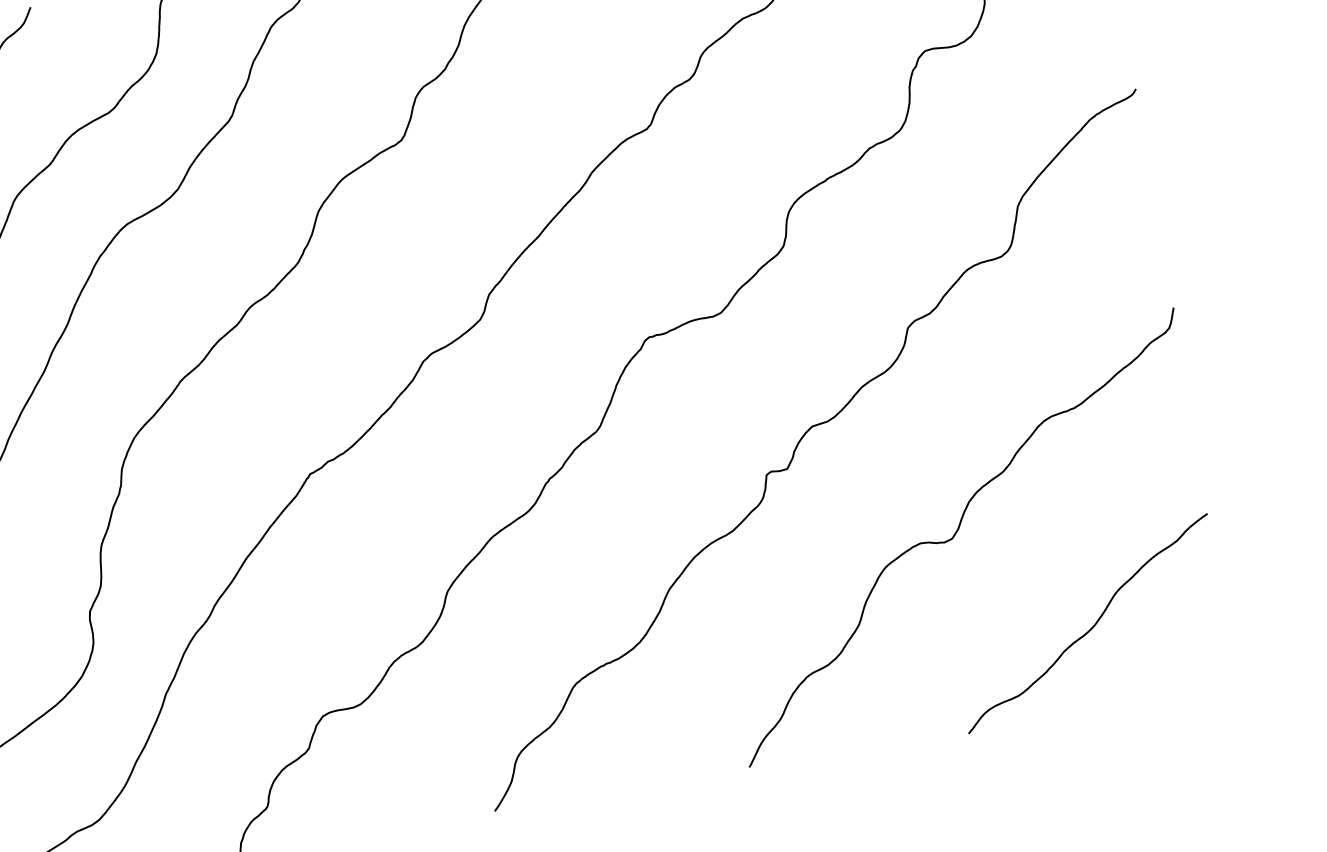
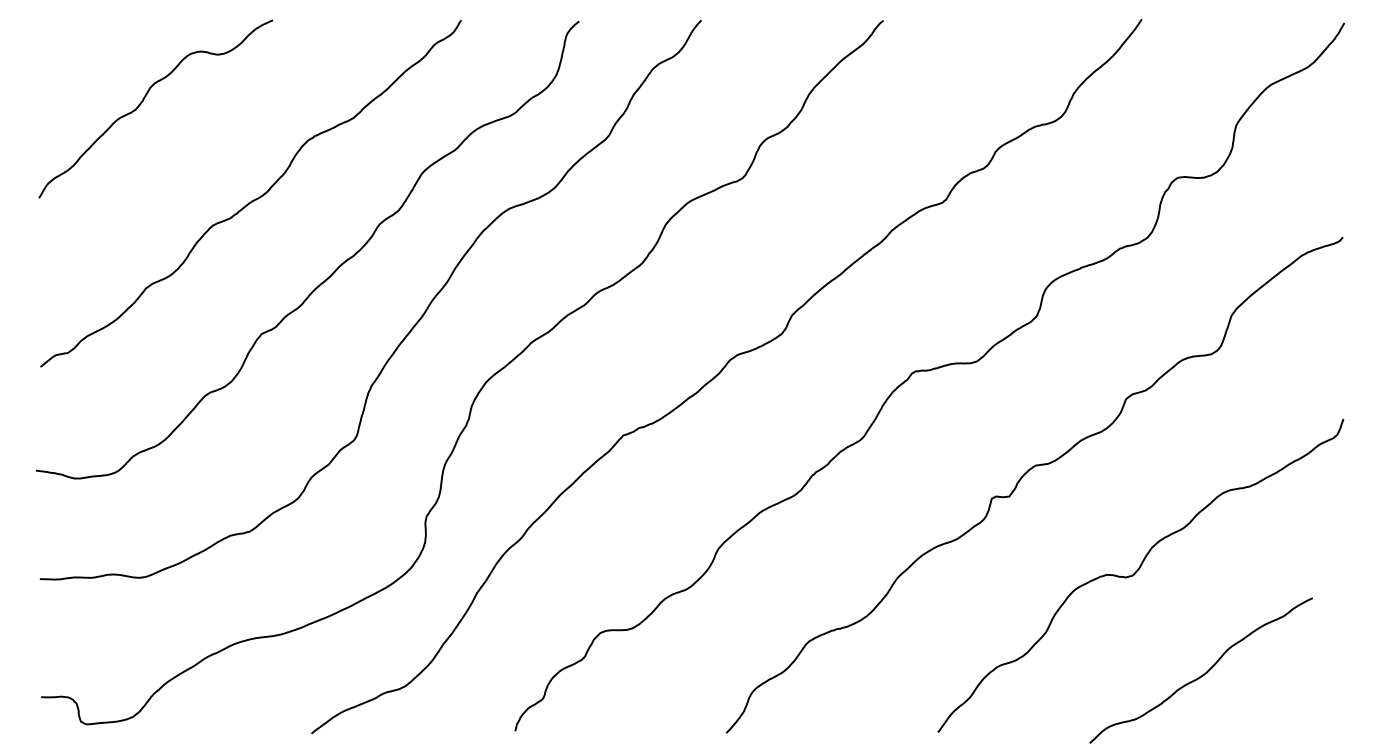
curve: (1091, 626) -> (1203, 673), moved

